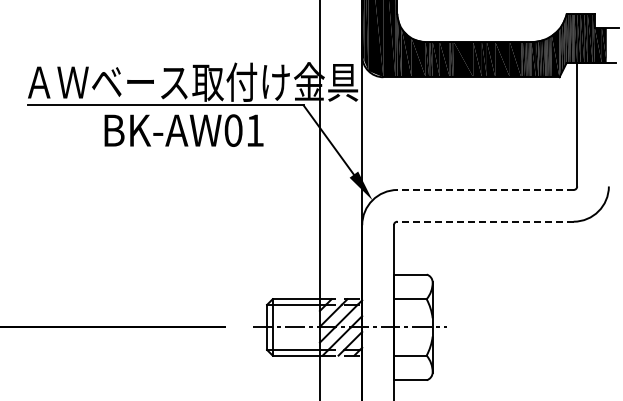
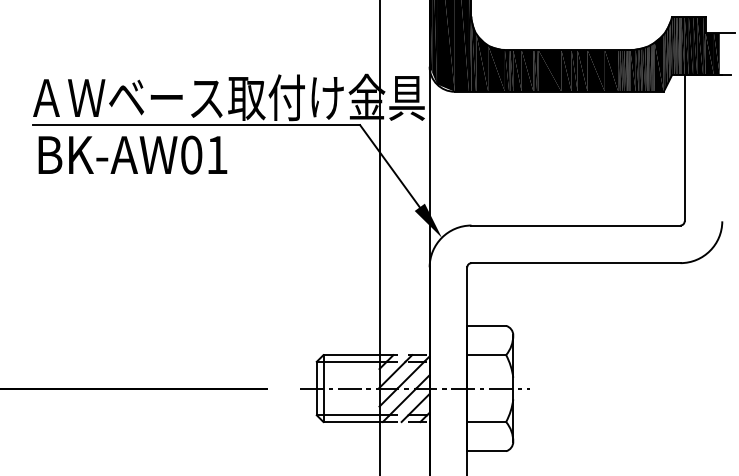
text: (183, 130) -> (132, 154), moved
line: (485, 189) -> (575, 224), dashed -> solid
line: (485, 221) -> (575, 262), dashed -> solid

